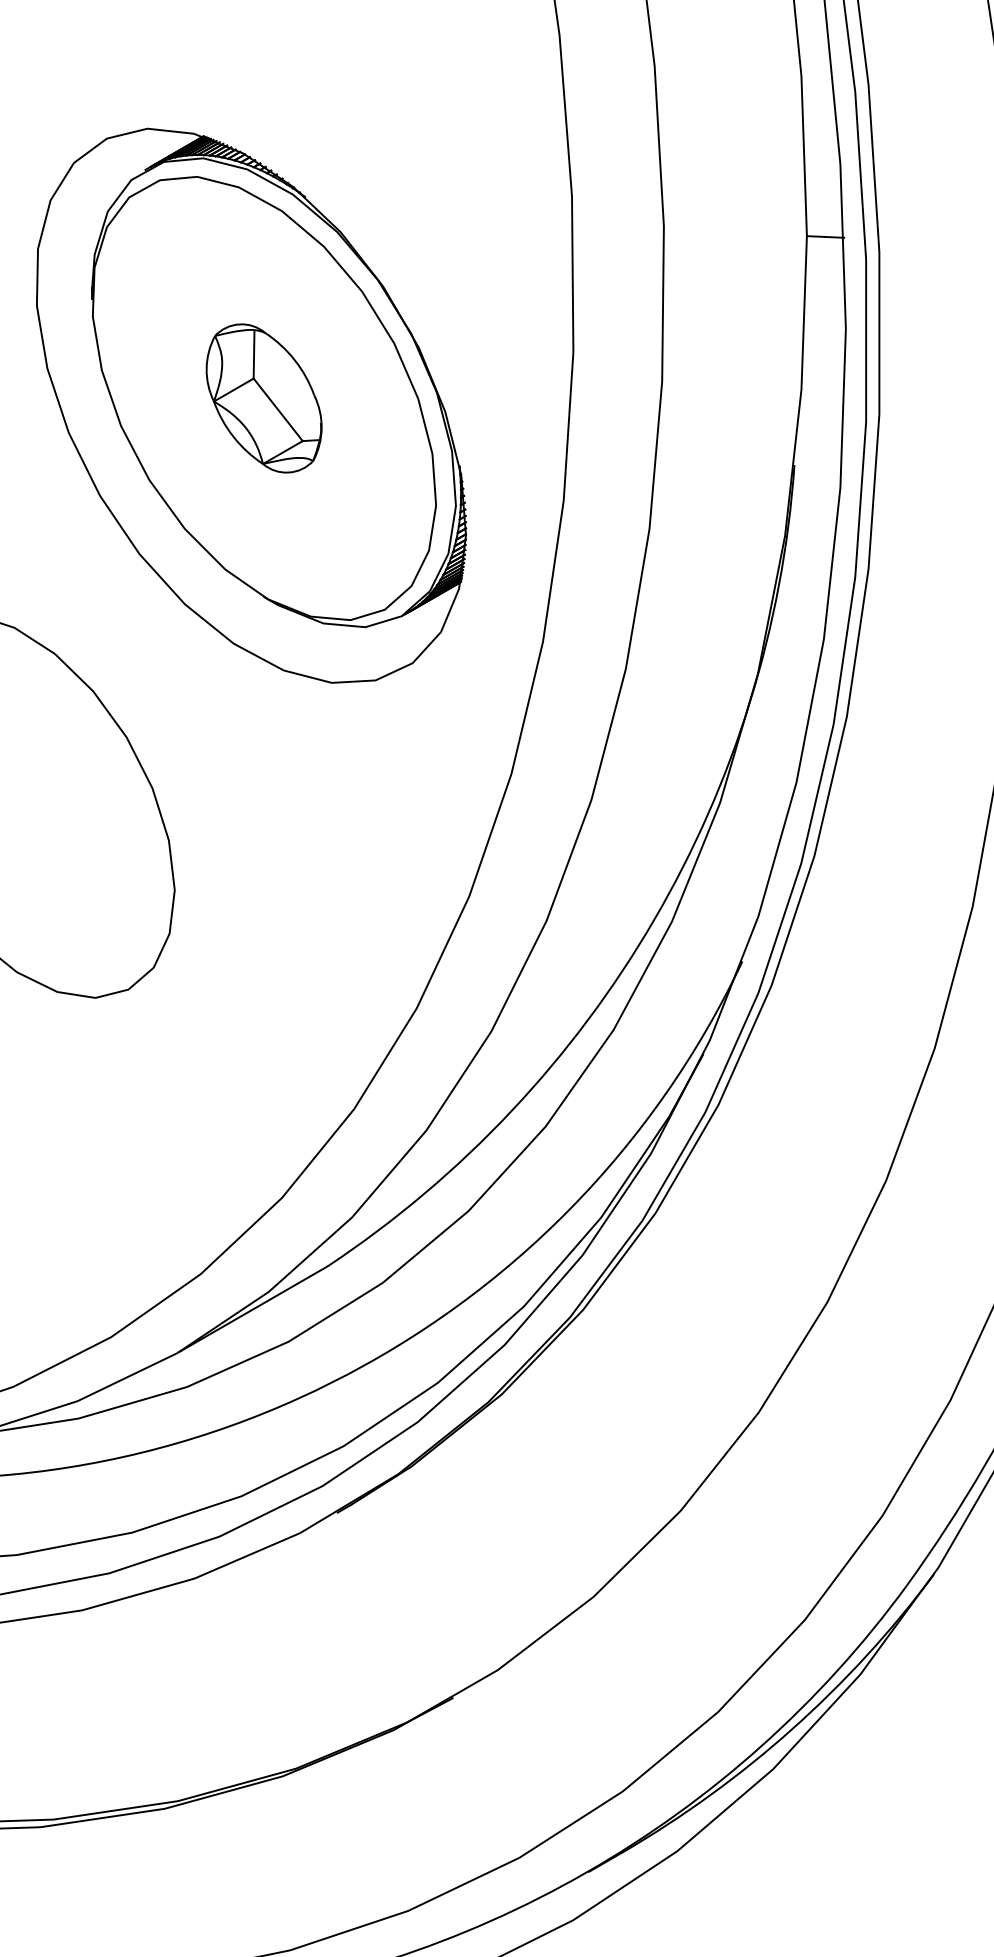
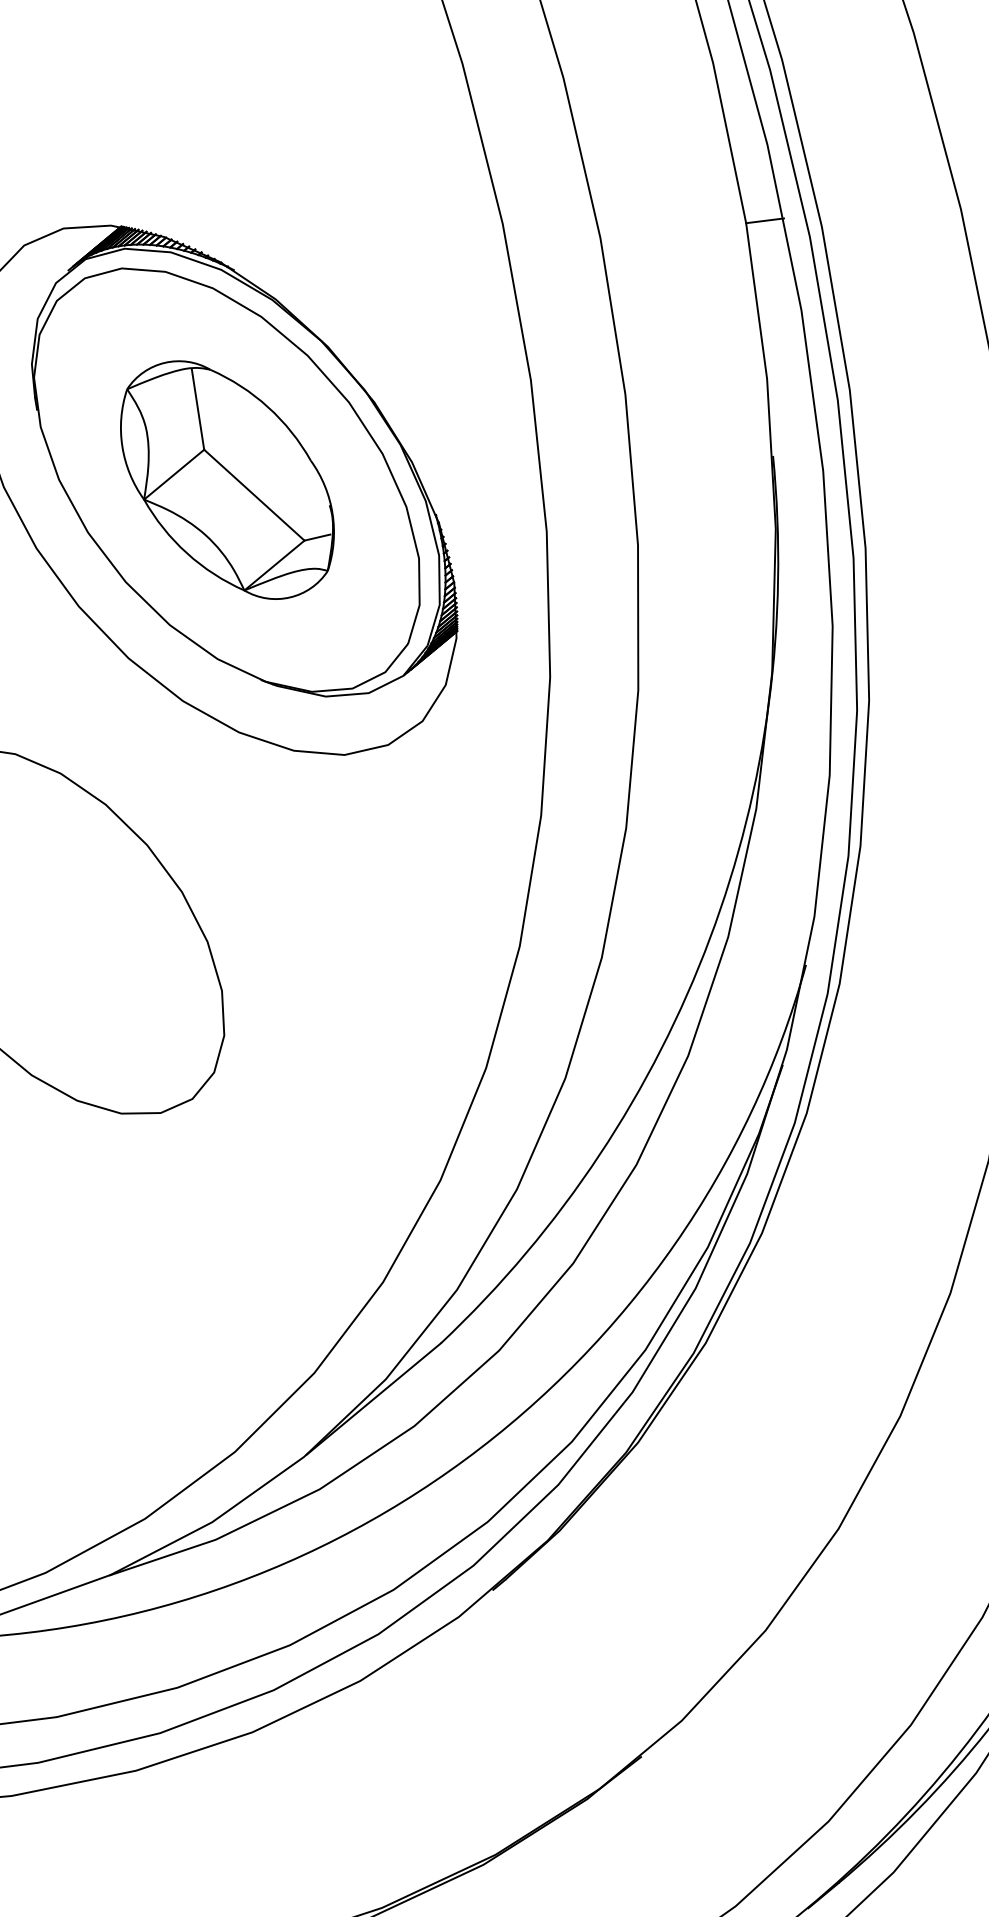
part: (263, 398) -> (226, 480), size x1.67

